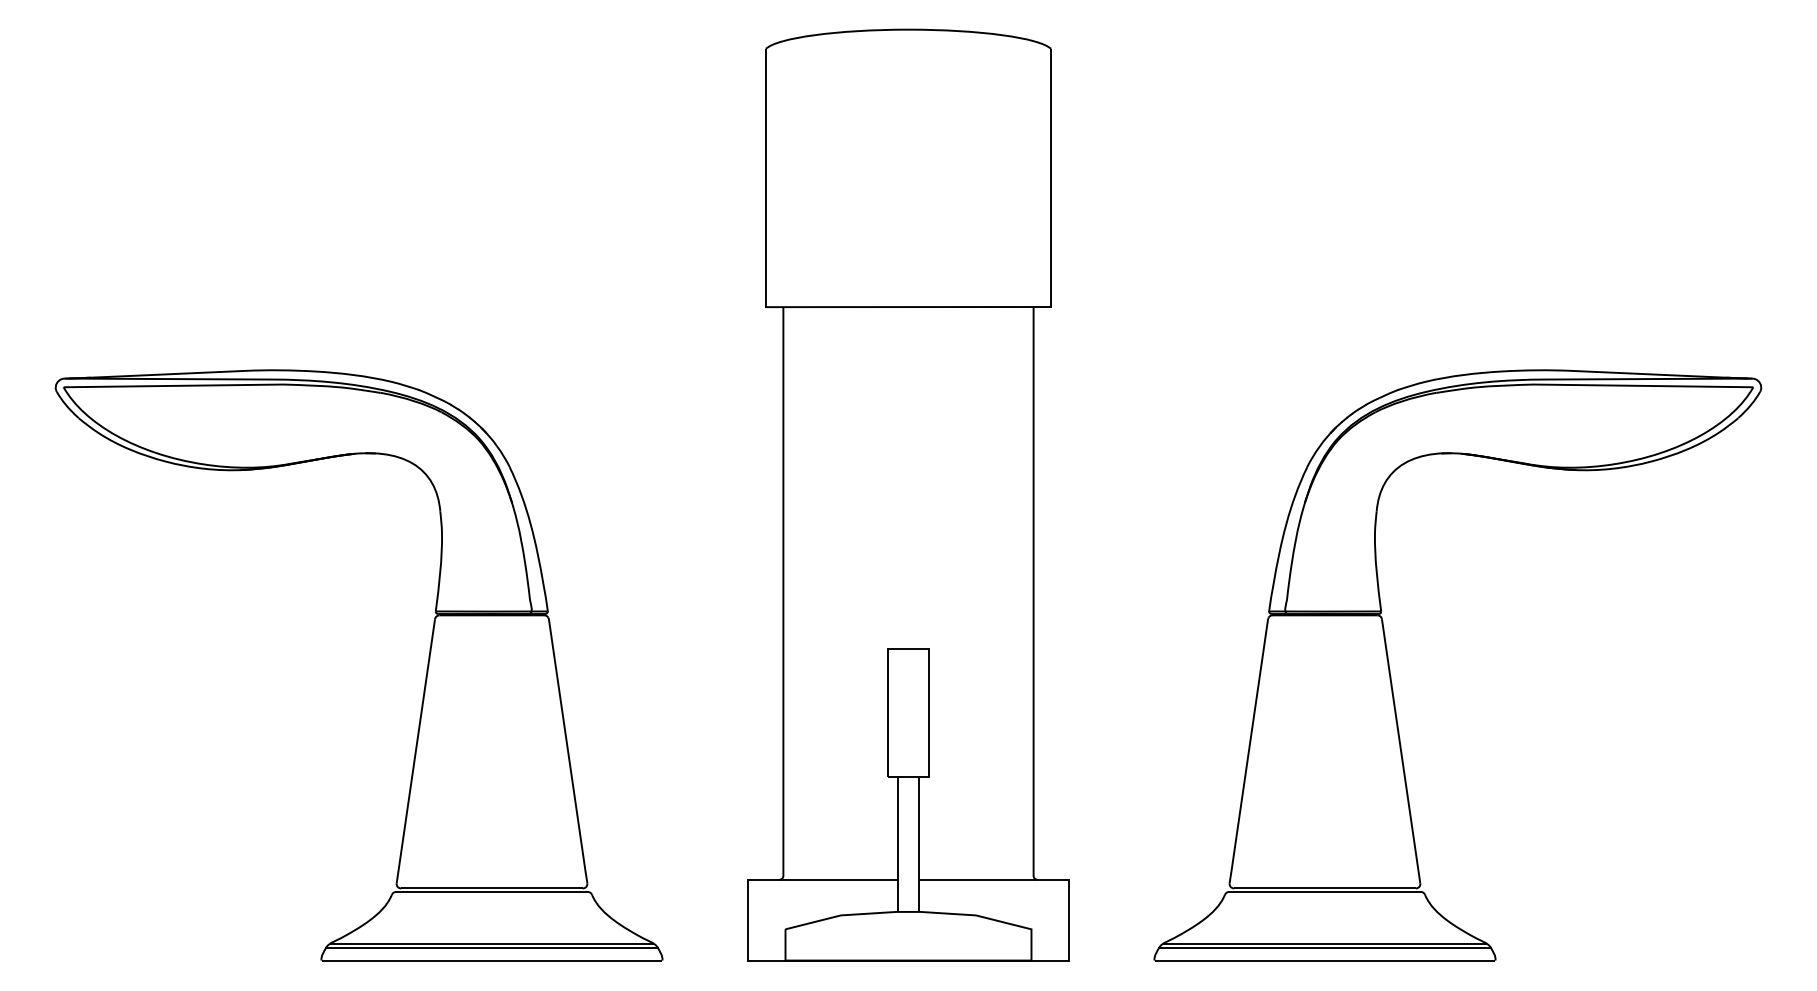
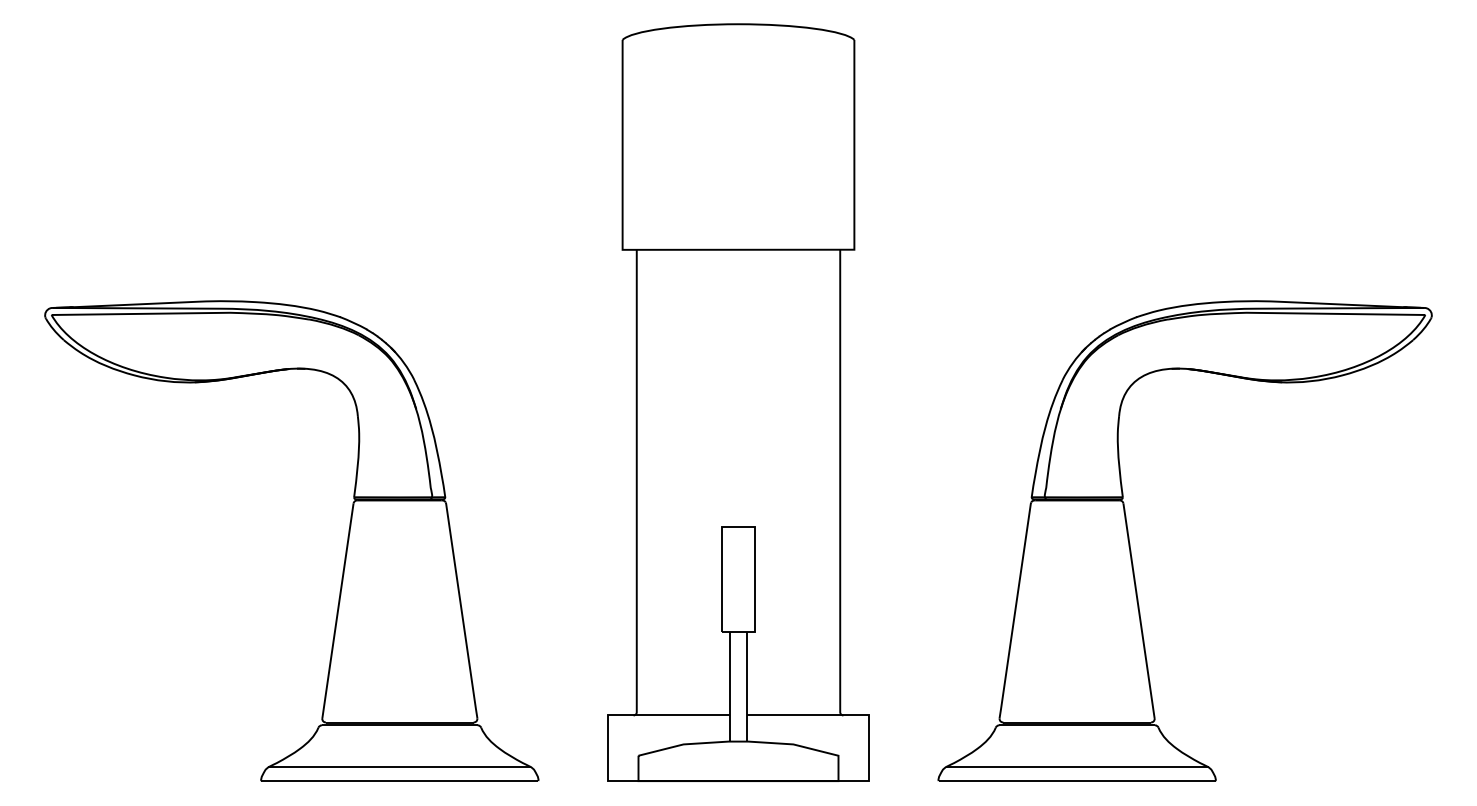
line: (491, 948) -> (399, 771), removed
line: (1325, 948) -> (1077, 771), removed

